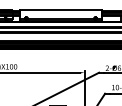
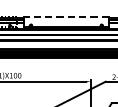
line: (60, 9) -> (65, 16), solid -> dashed

